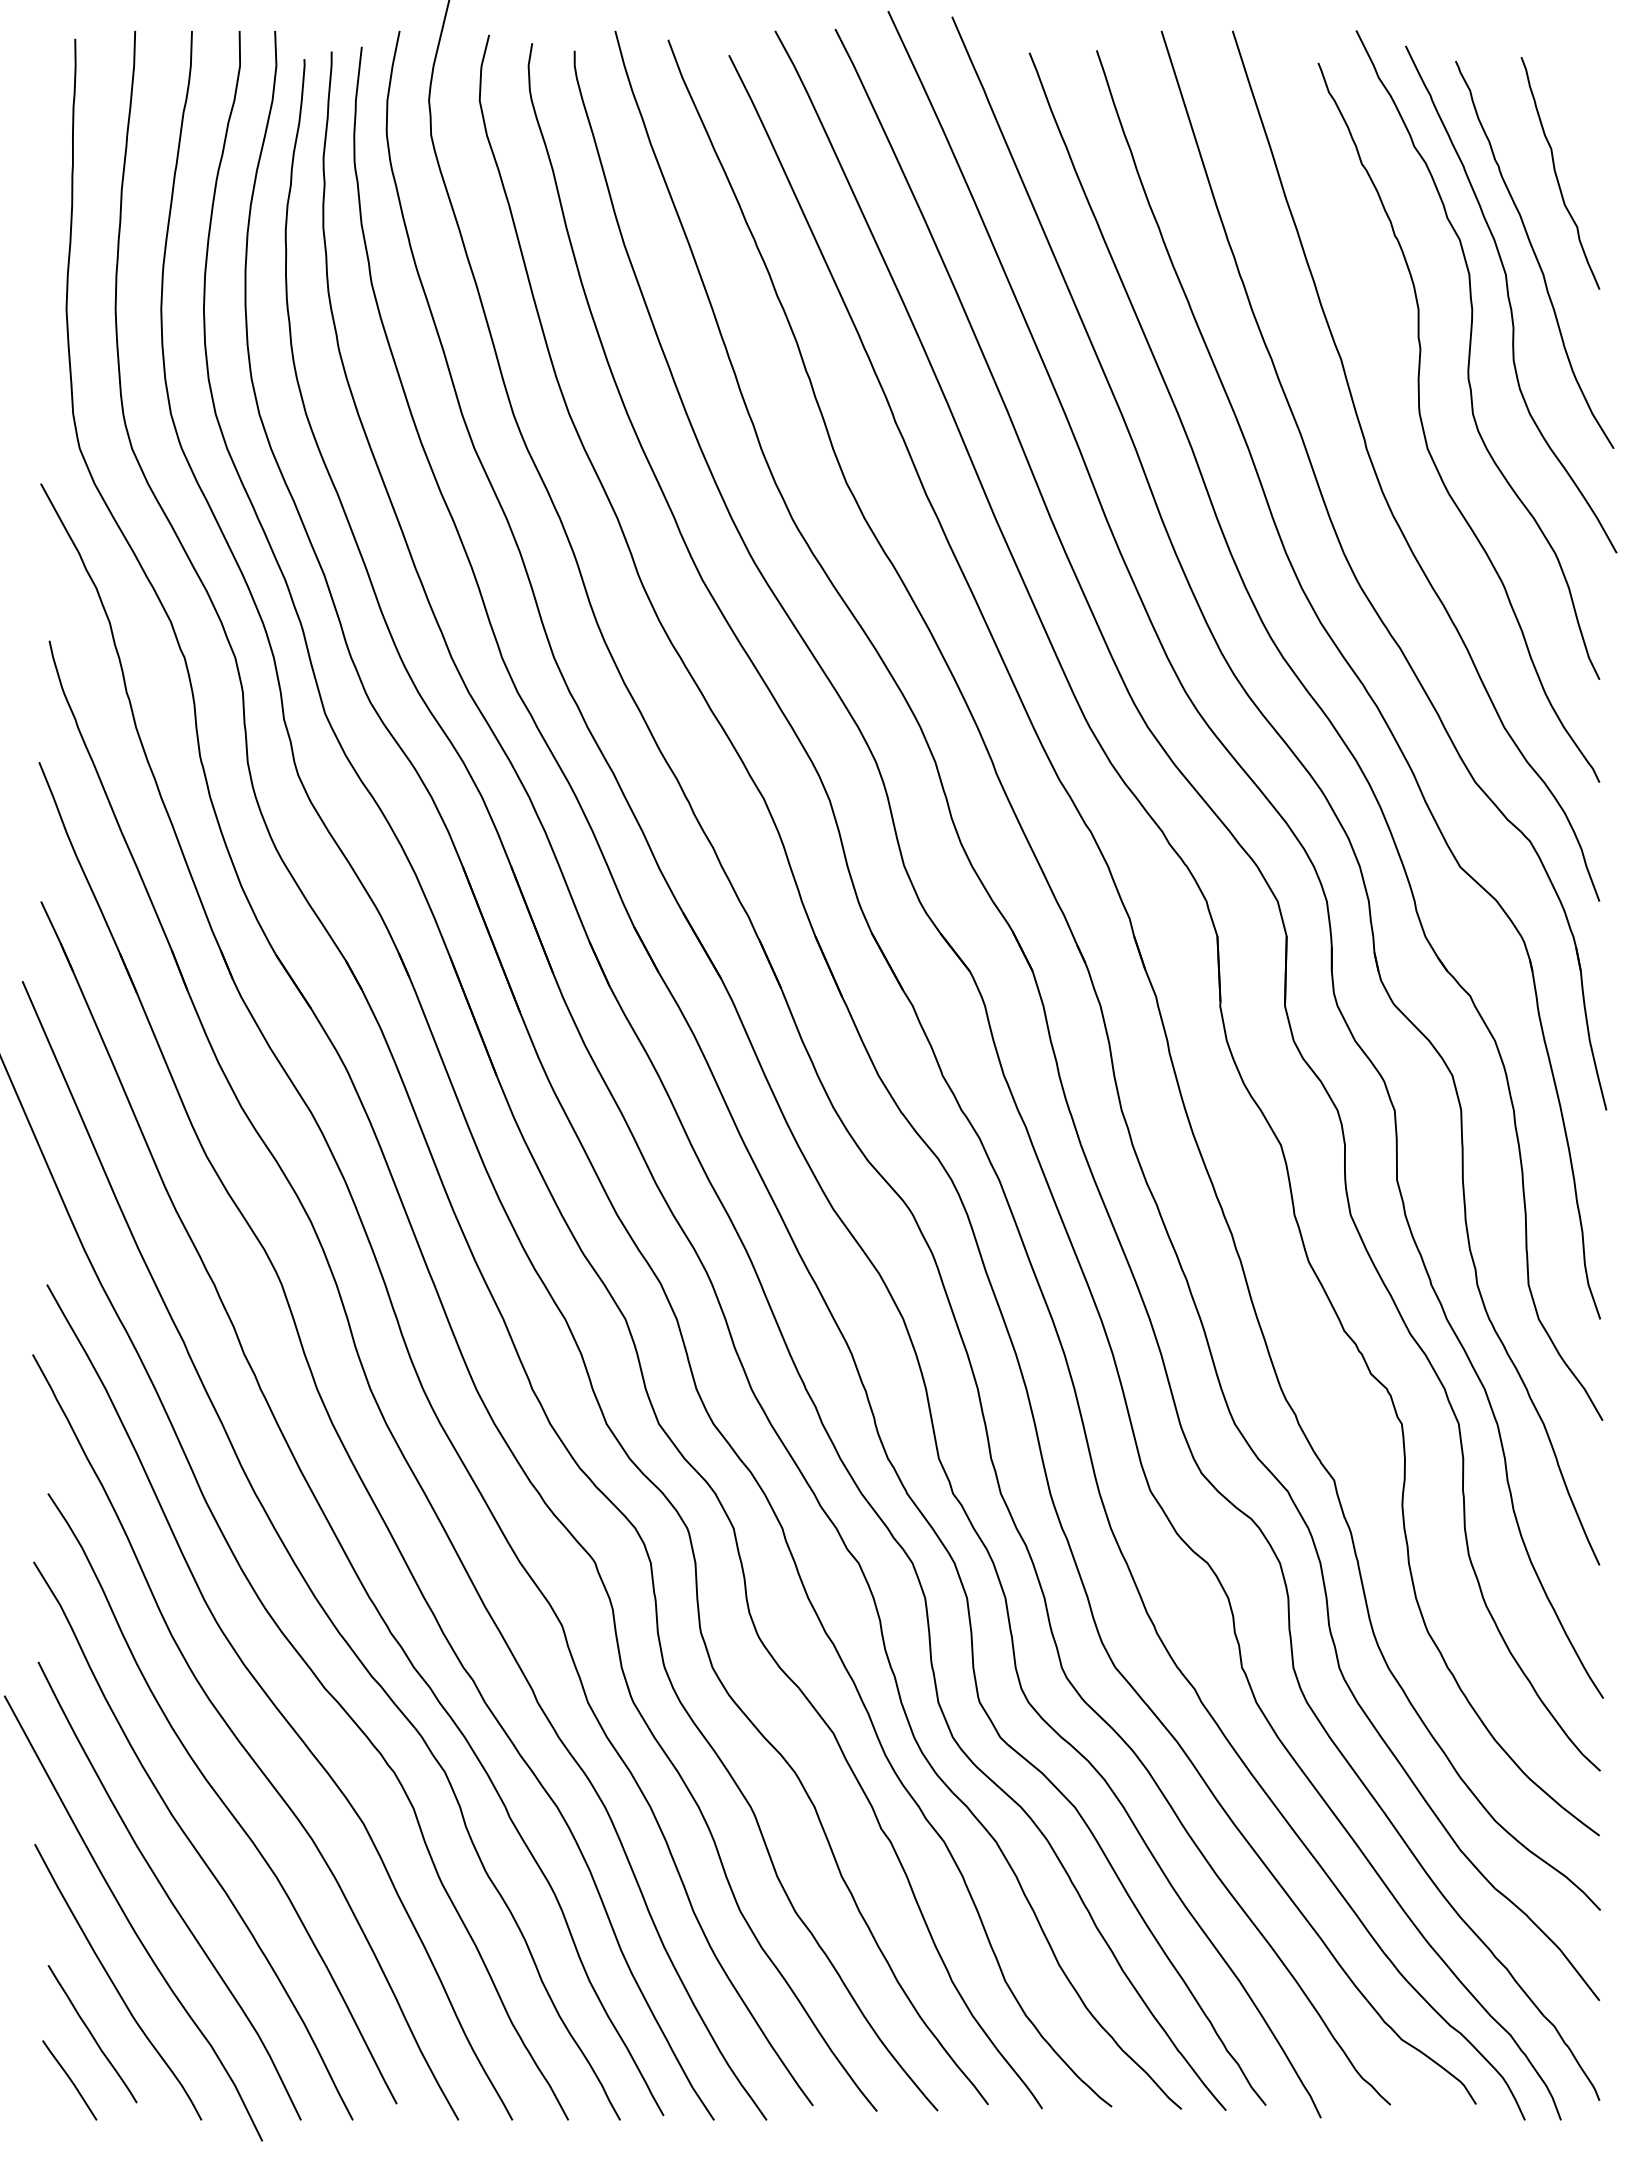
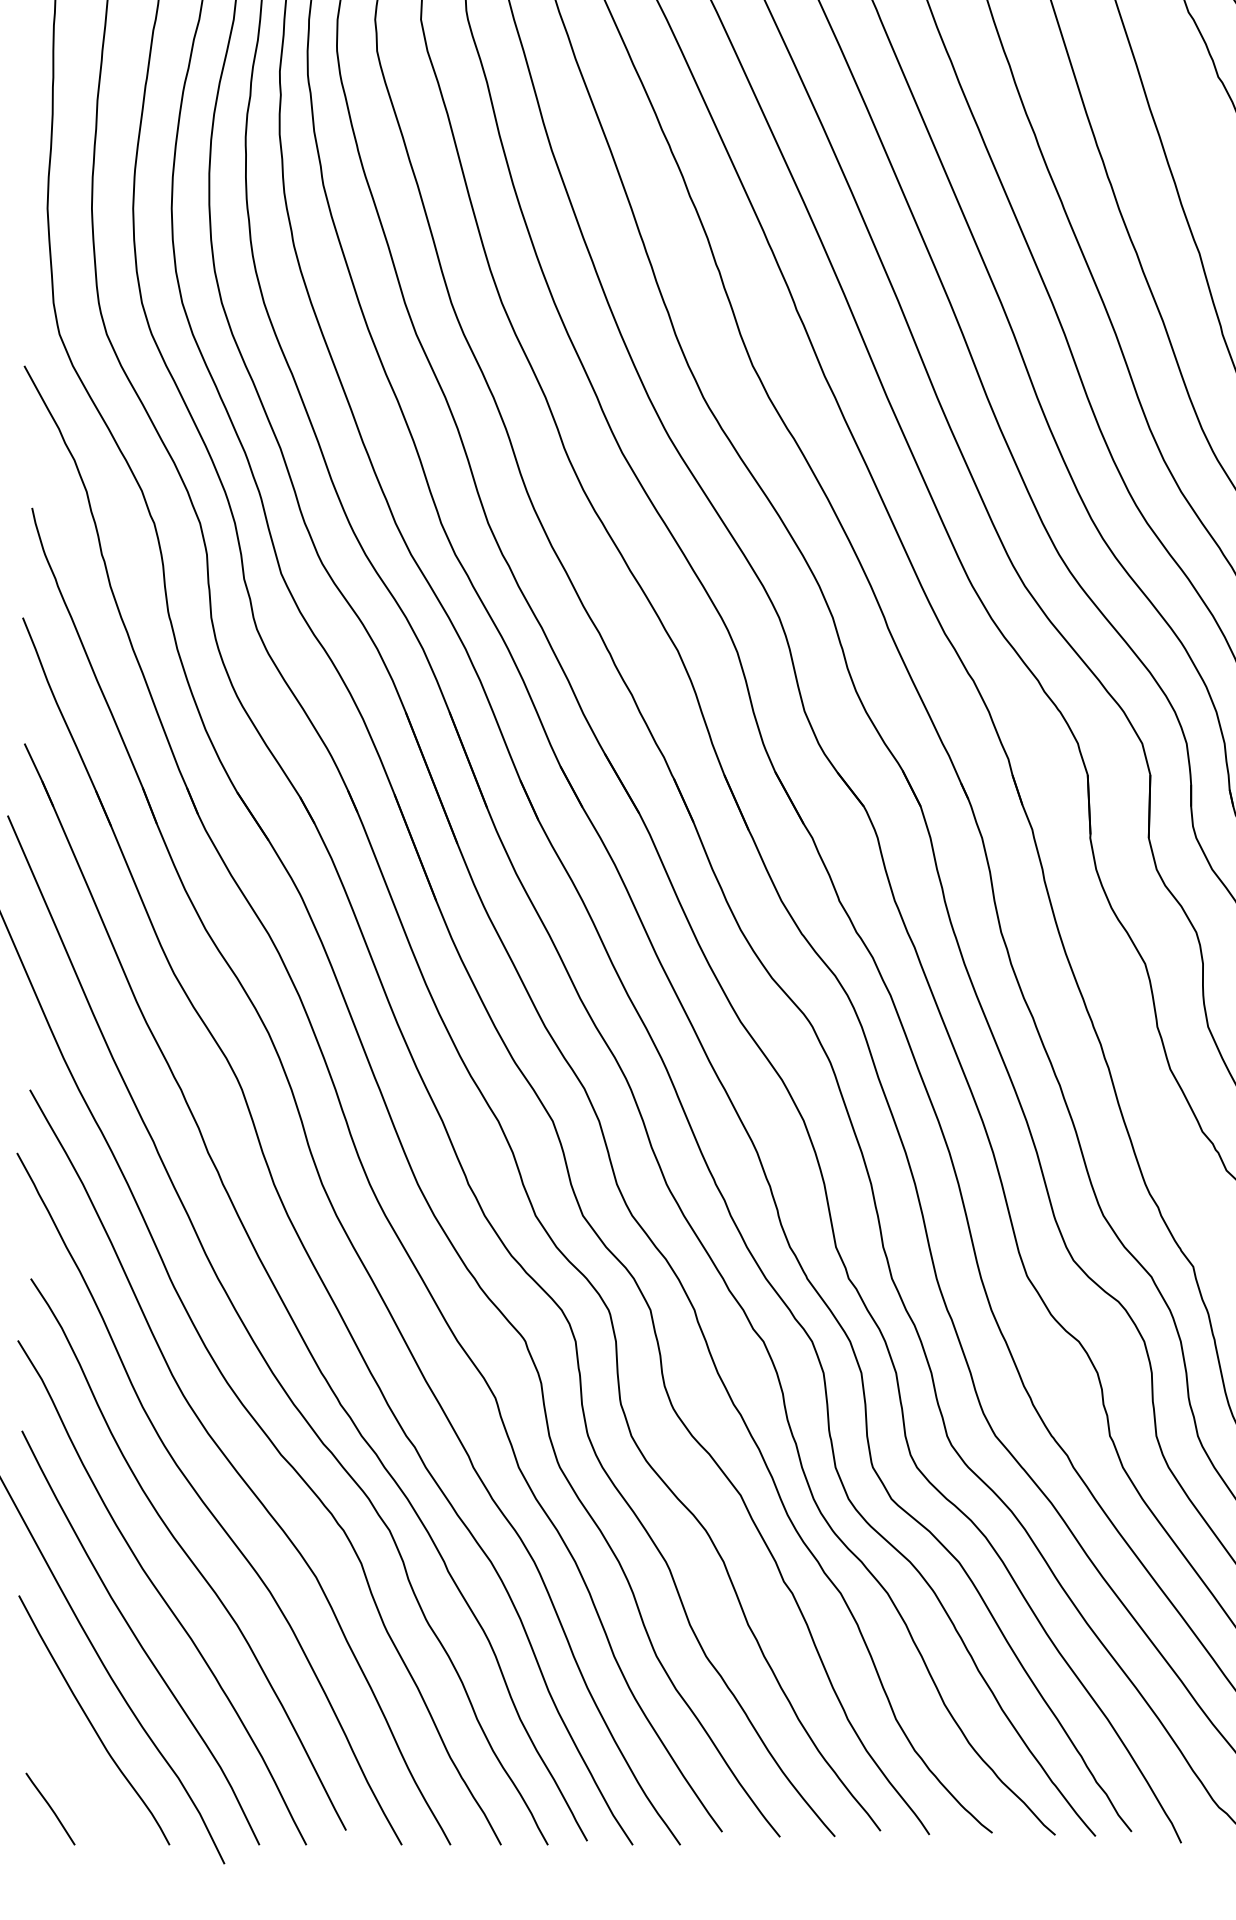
curve: (92, 2034) -> (71, 1767), removed

